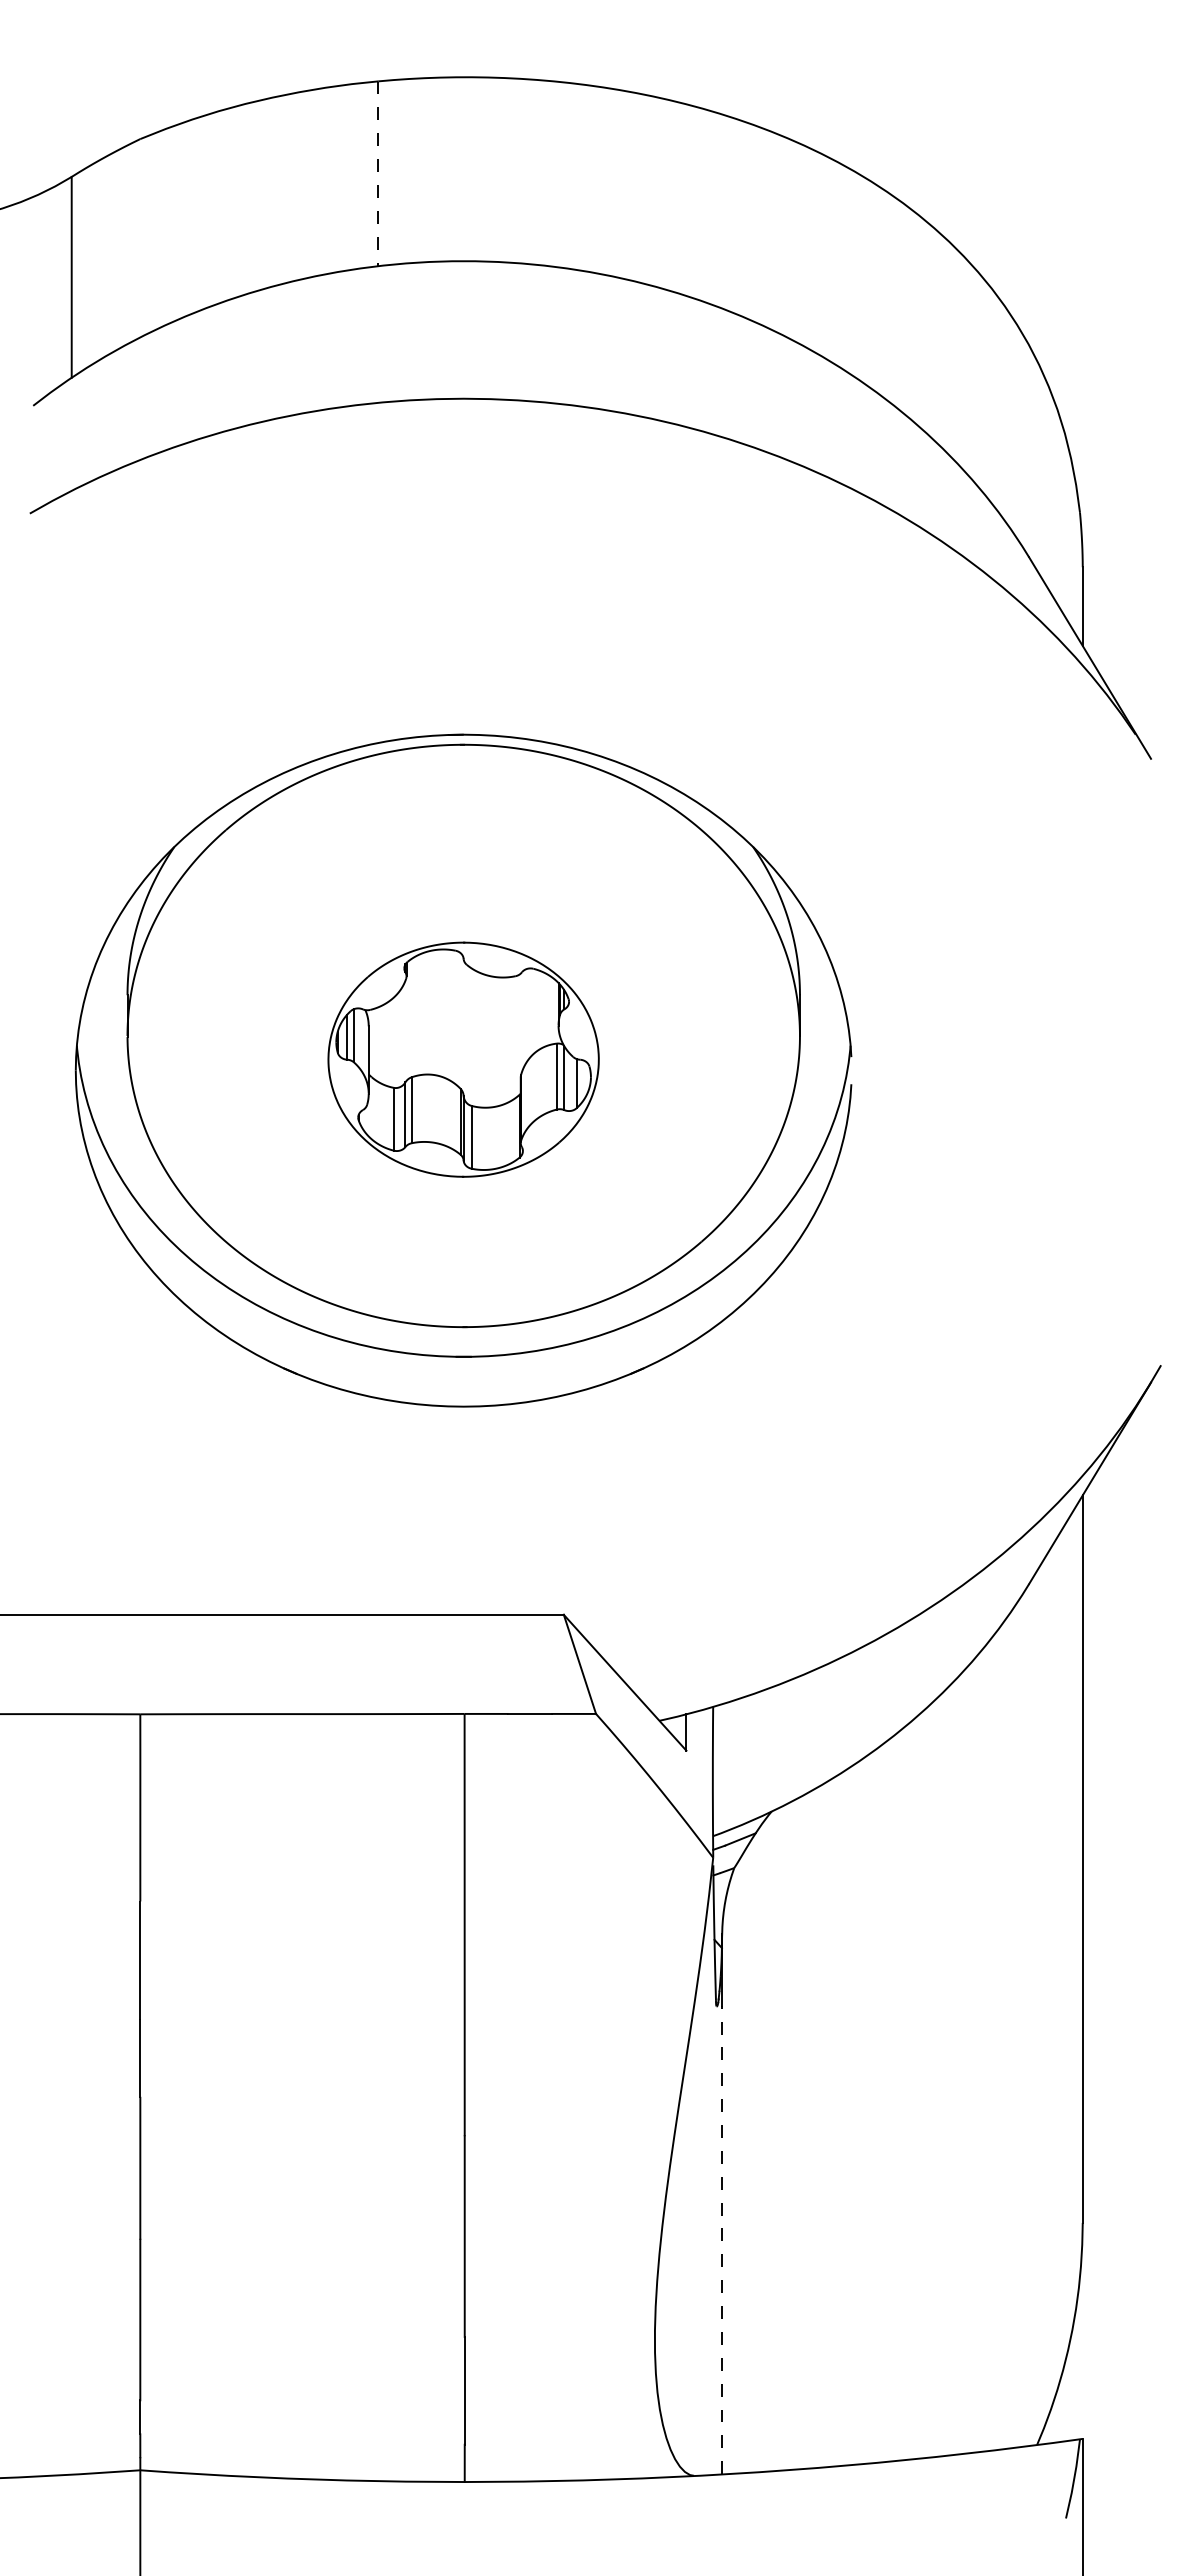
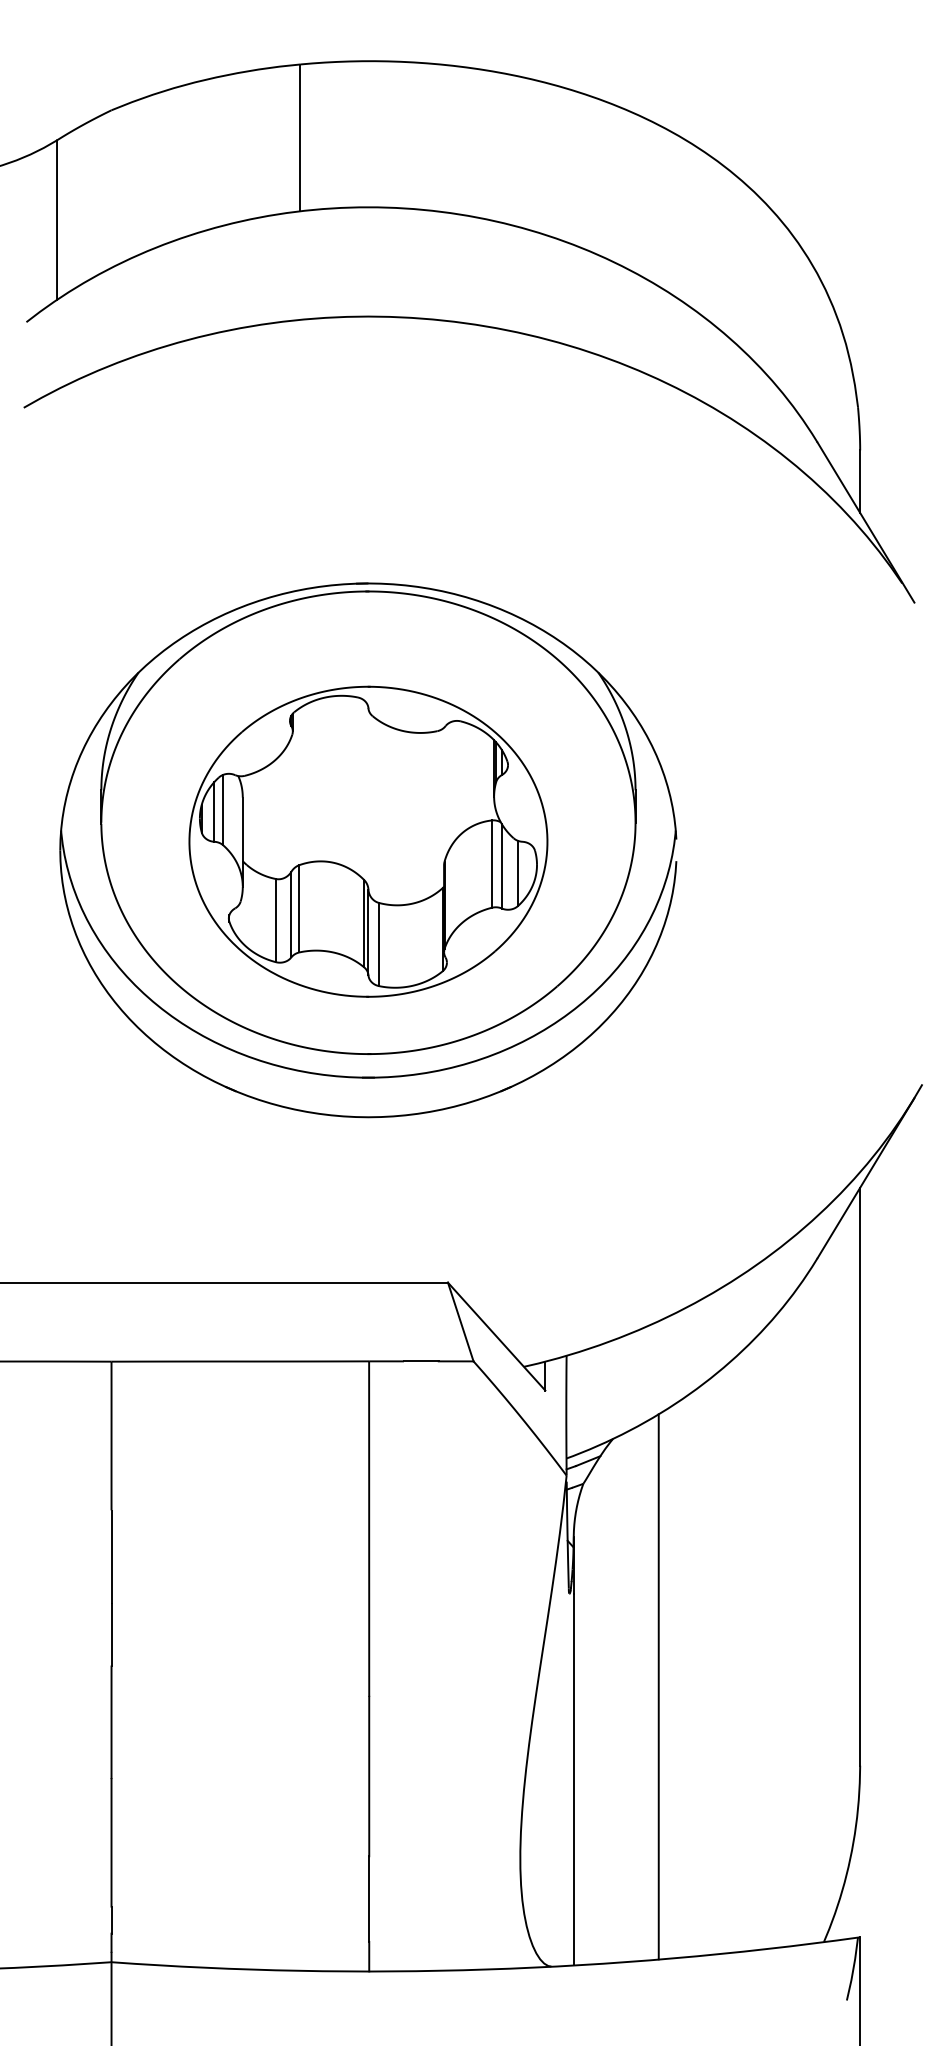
line: (378, 174) -> (300, 138), dashed -> solid
part: (463, 1059) -> (368, 841), size x1.67
line: (829, 2123) -> (659, 1686), added
line: (722, 2240) -> (574, 1779), dashed -> solid

